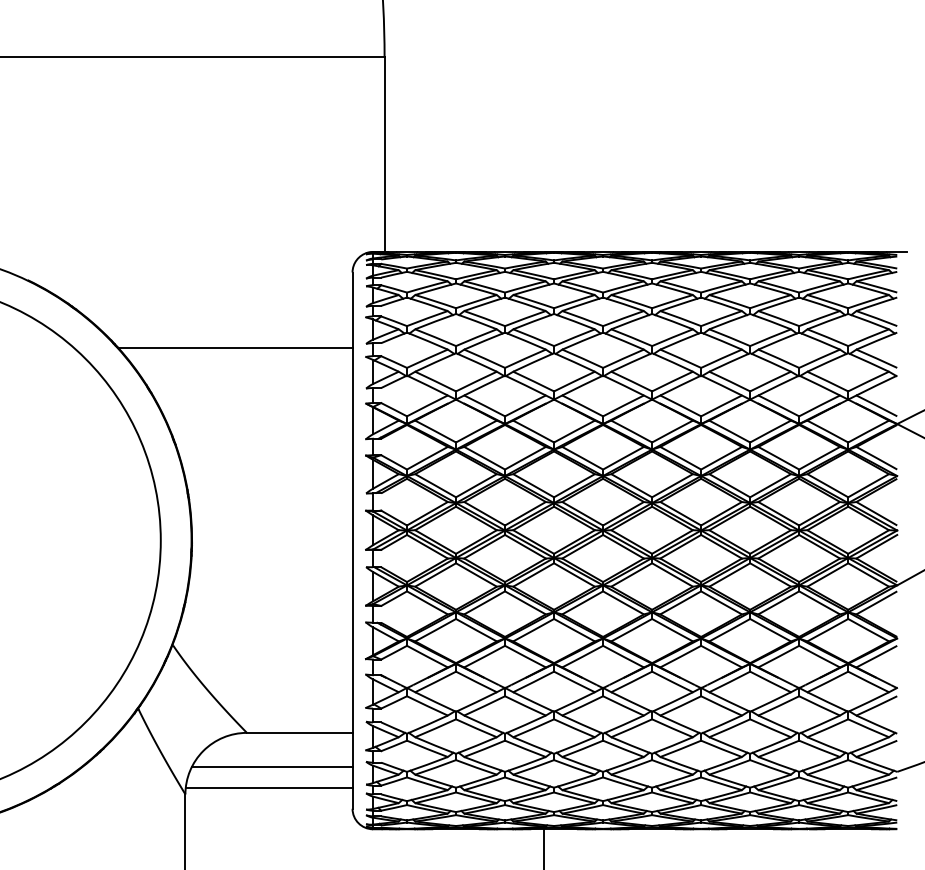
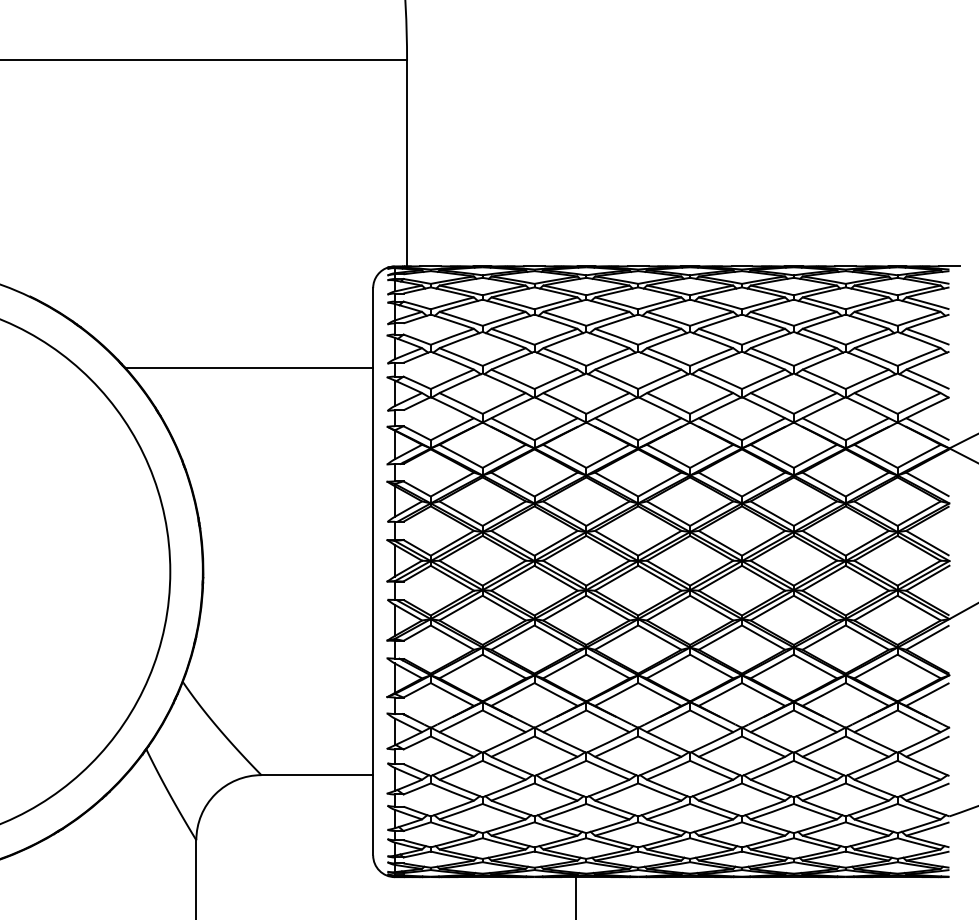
line: (271, 767) -> (287, 811), removed
line: (268, 787) -> (284, 832), removed

